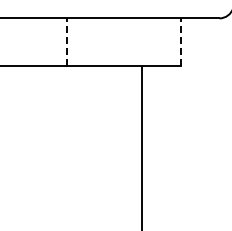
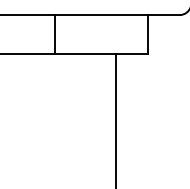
line: (66, 42) -> (54, 34), dashed -> solid
line: (181, 42) -> (148, 34), dashed -> solid

